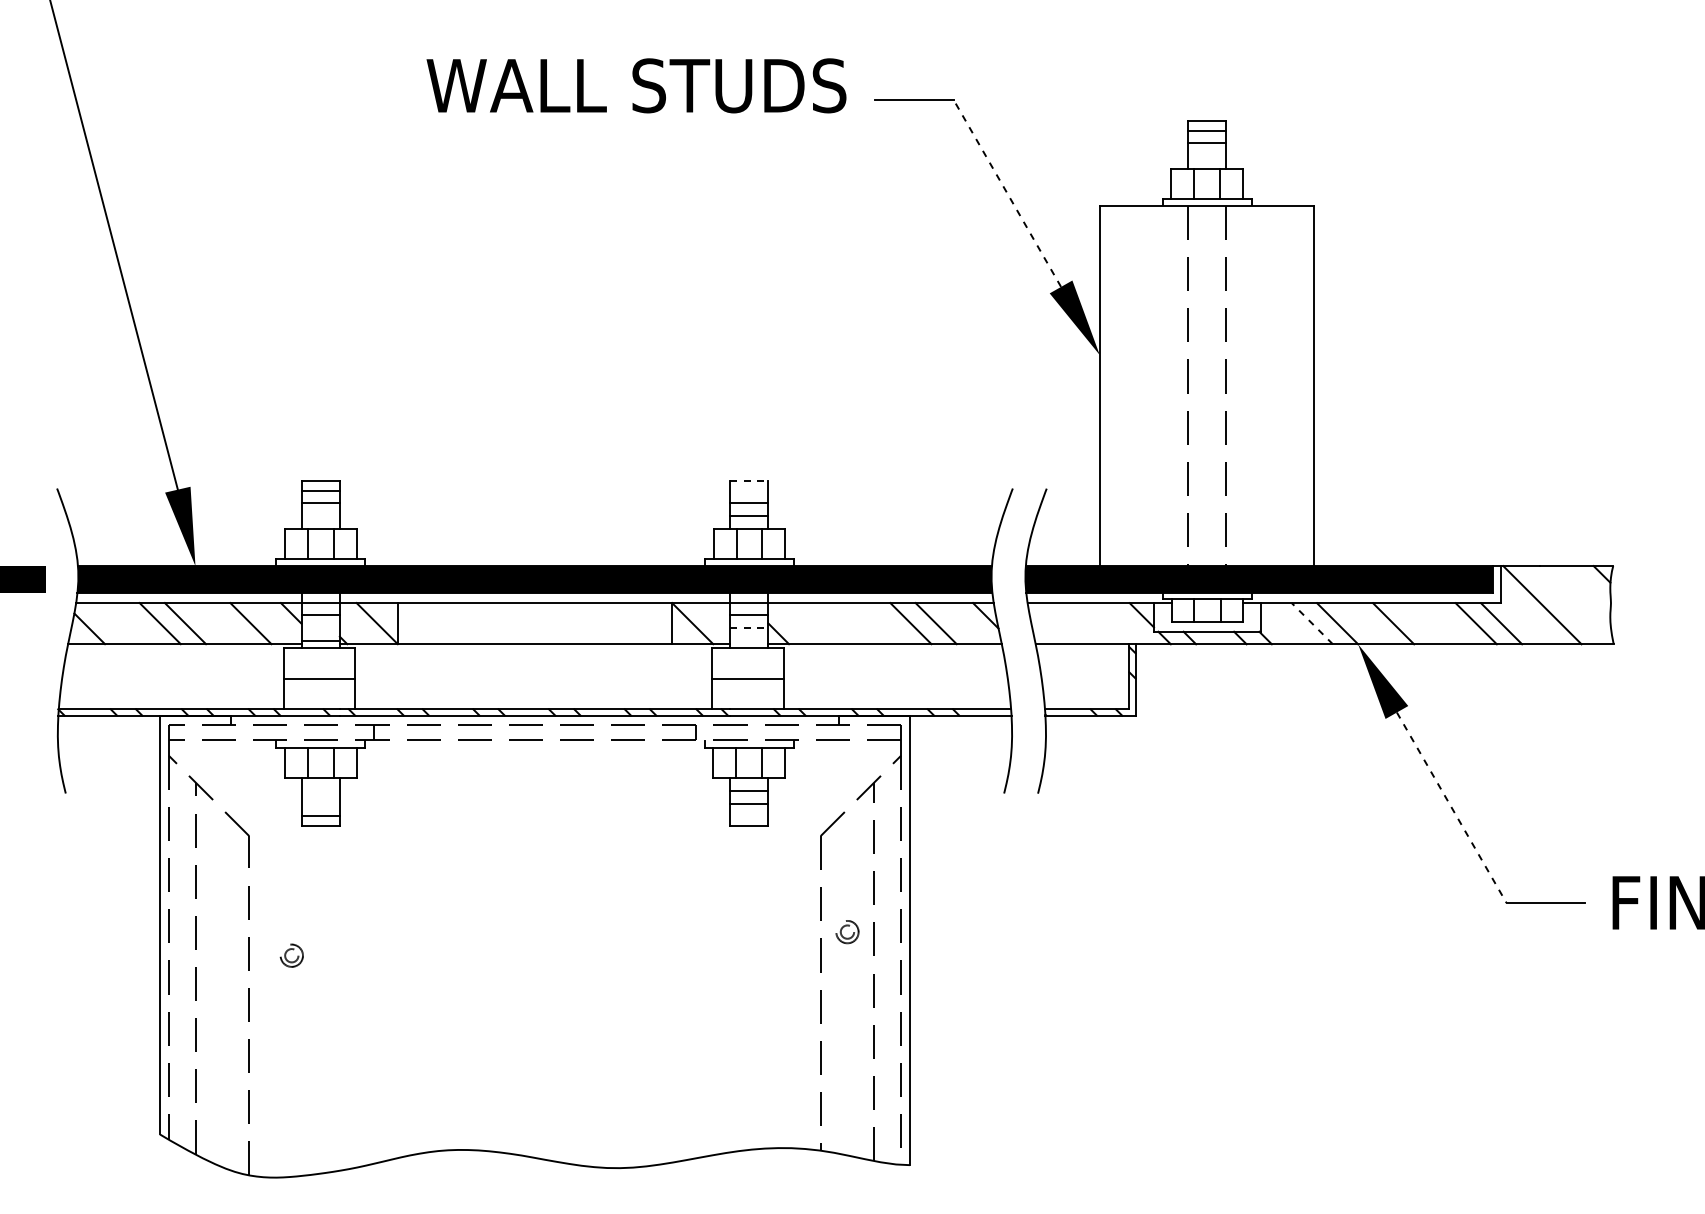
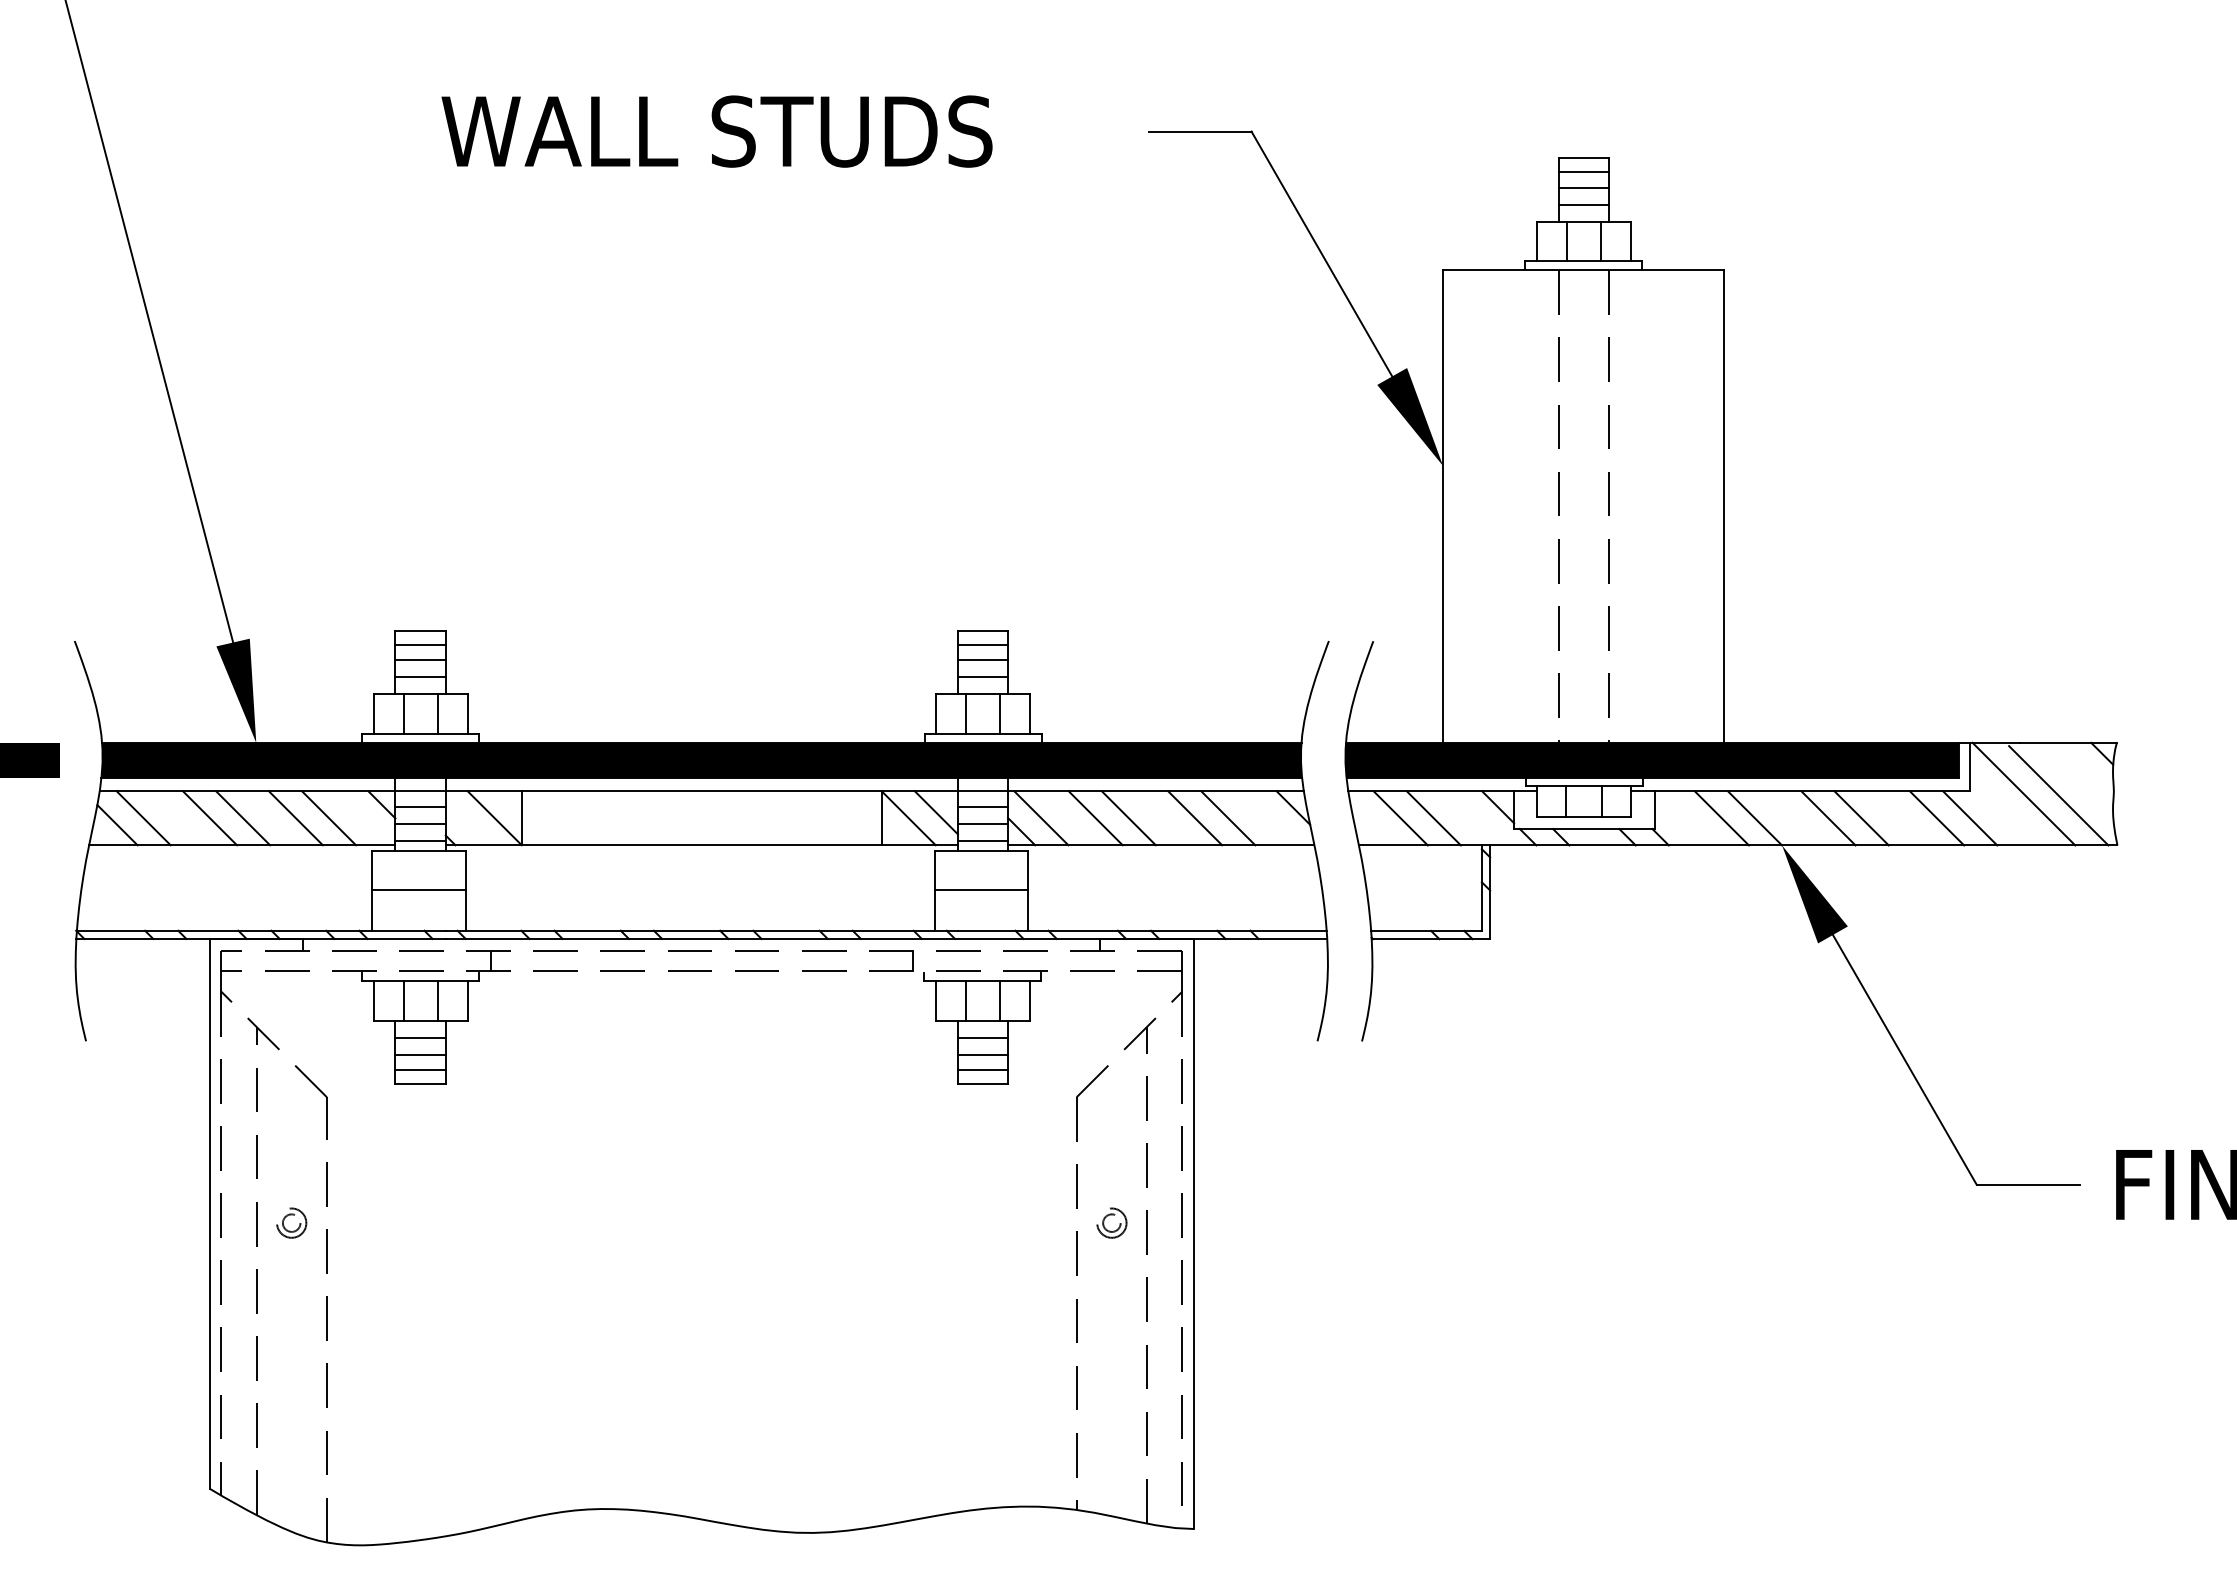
text: (636, 85) -> (716, 131), moved
line: (1206, 155) -> (1583, 204), added
line: (1007, 193) -> (1321, 253), dashed -> solid
line: (749, 480) -> (983, 630), dashed -> solid
line: (748, 491) -> (982, 644), added
line: (320, 516) -> (420, 677), added
line: (1568, 606) -> (2058, 795), added
line: (713, 619) -> (935, 812), added
line: (109, 623) -> (143, 818), added
line: (225, 623) -> (295, 818), added
line: (793, 623) -> (1041, 818), added
line: (834, 623) -> (1095, 818), added
line: (860, 623) -> (1128, 818), added
line: (1067, 623) -> (1400, 818), added
line: (1092, 623) -> (1433, 818), added
line: (1311, 623) -> (1721, 818), dashed -> solid
line: (1418, 623) -> (1861, 818), added
line: (320, 627) -> (420, 823), added
line: (749, 627) -> (983, 823), dashed -> solid
line: (748, 640) -> (982, 840), added
line: (320, 790) -> (420, 1037), added
line: (320, 803) -> (420, 1054), added
line: (1452, 808) -> (1905, 1060), dashed -> solid
line: (748, 815) -> (982, 1070), added
part: (291, 949) -> (291, 1215), moved

